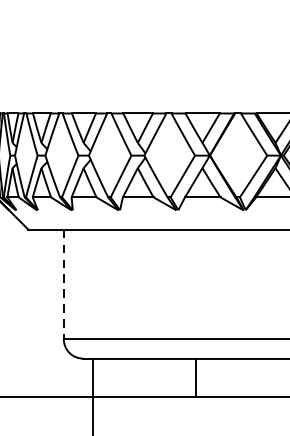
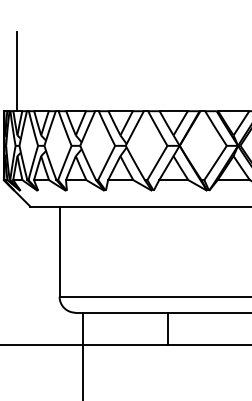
line: (12, 65) -> (17, 71), added
line: (63, 285) -> (59, 252), dashed -> solid

